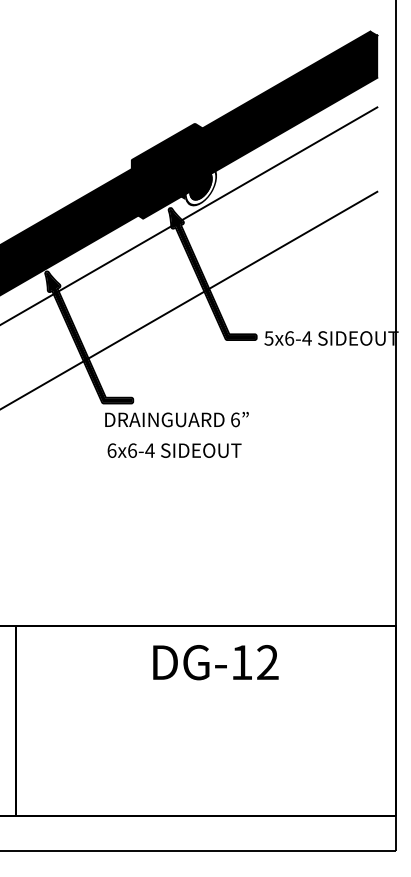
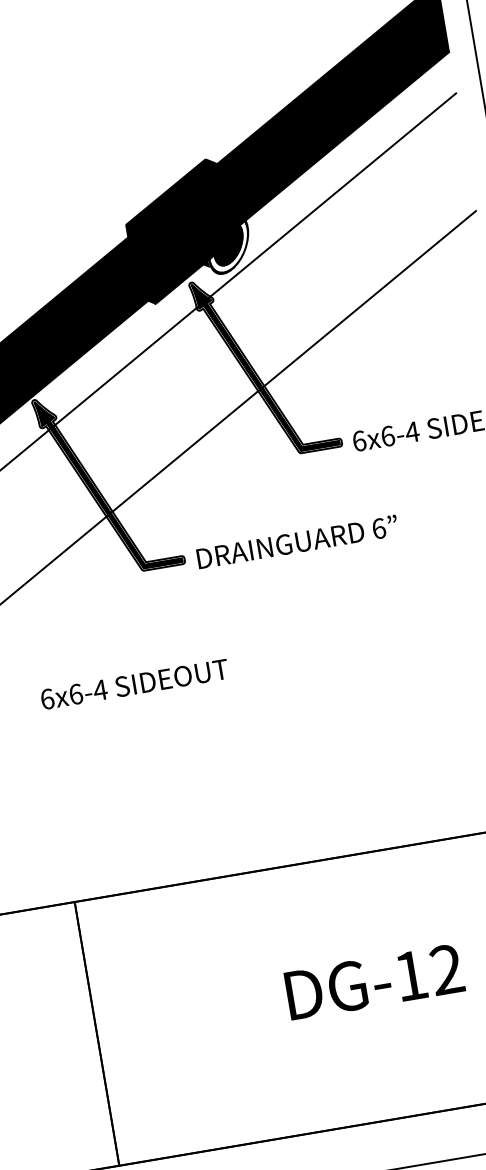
text: (268, 338) -> (358, 441), 5x6-4 -> 6x6-4
text: (176, 419) -> (296, 542), moved
text: (174, 450) -> (134, 684), moved
text: (215, 662) -> (374, 981), moved

